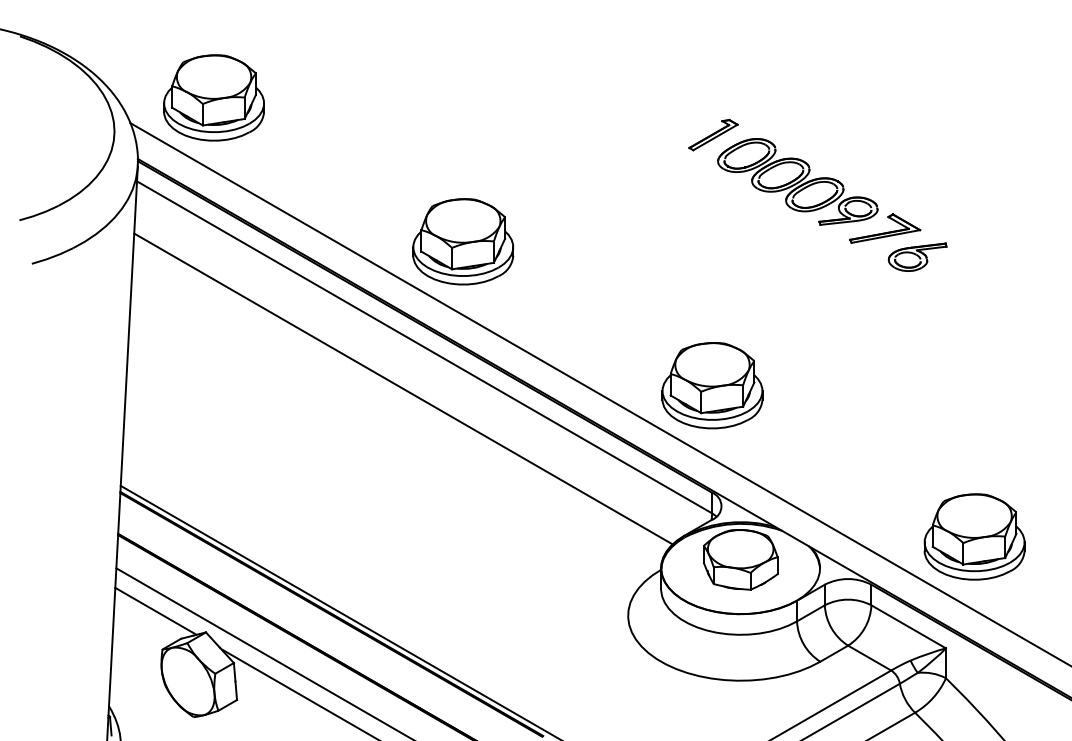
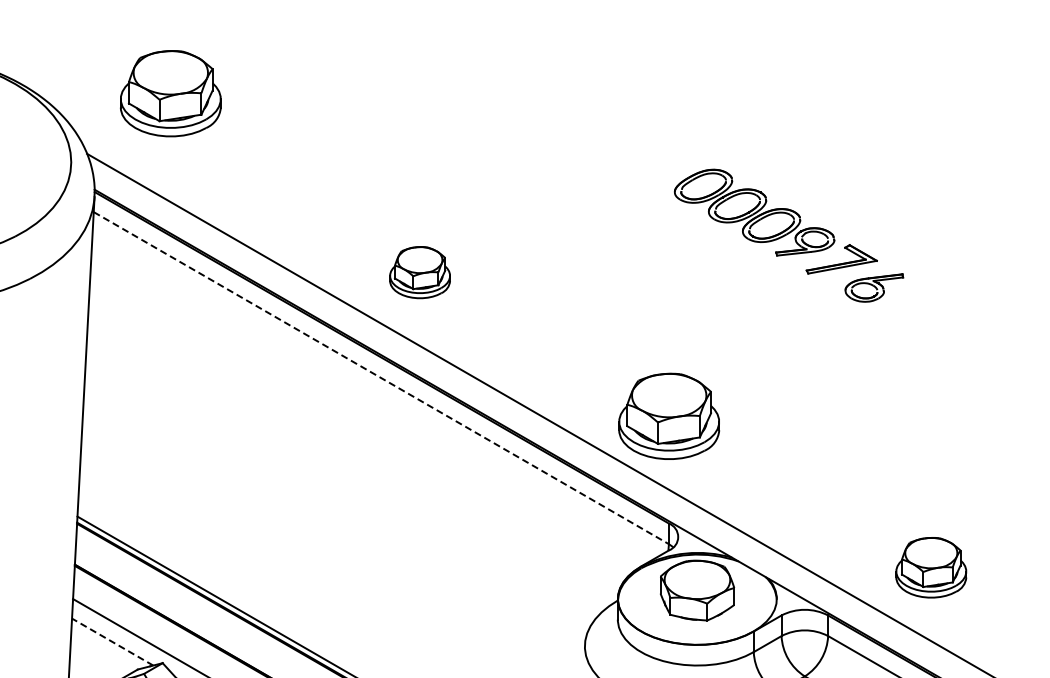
part: (213, 97) -> (170, 93), moved
part: (713, 134) -> (670, 165), removed
part: (463, 241) -> (420, 272), size x0.6
line: (425, 347) -> (382, 378), solid -> dashed
line: (403, 388) -> (360, 419), removed
part: (974, 536) -> (931, 567), size x0.7
line: (155, 611) -> (112, 642), solid -> dashed

